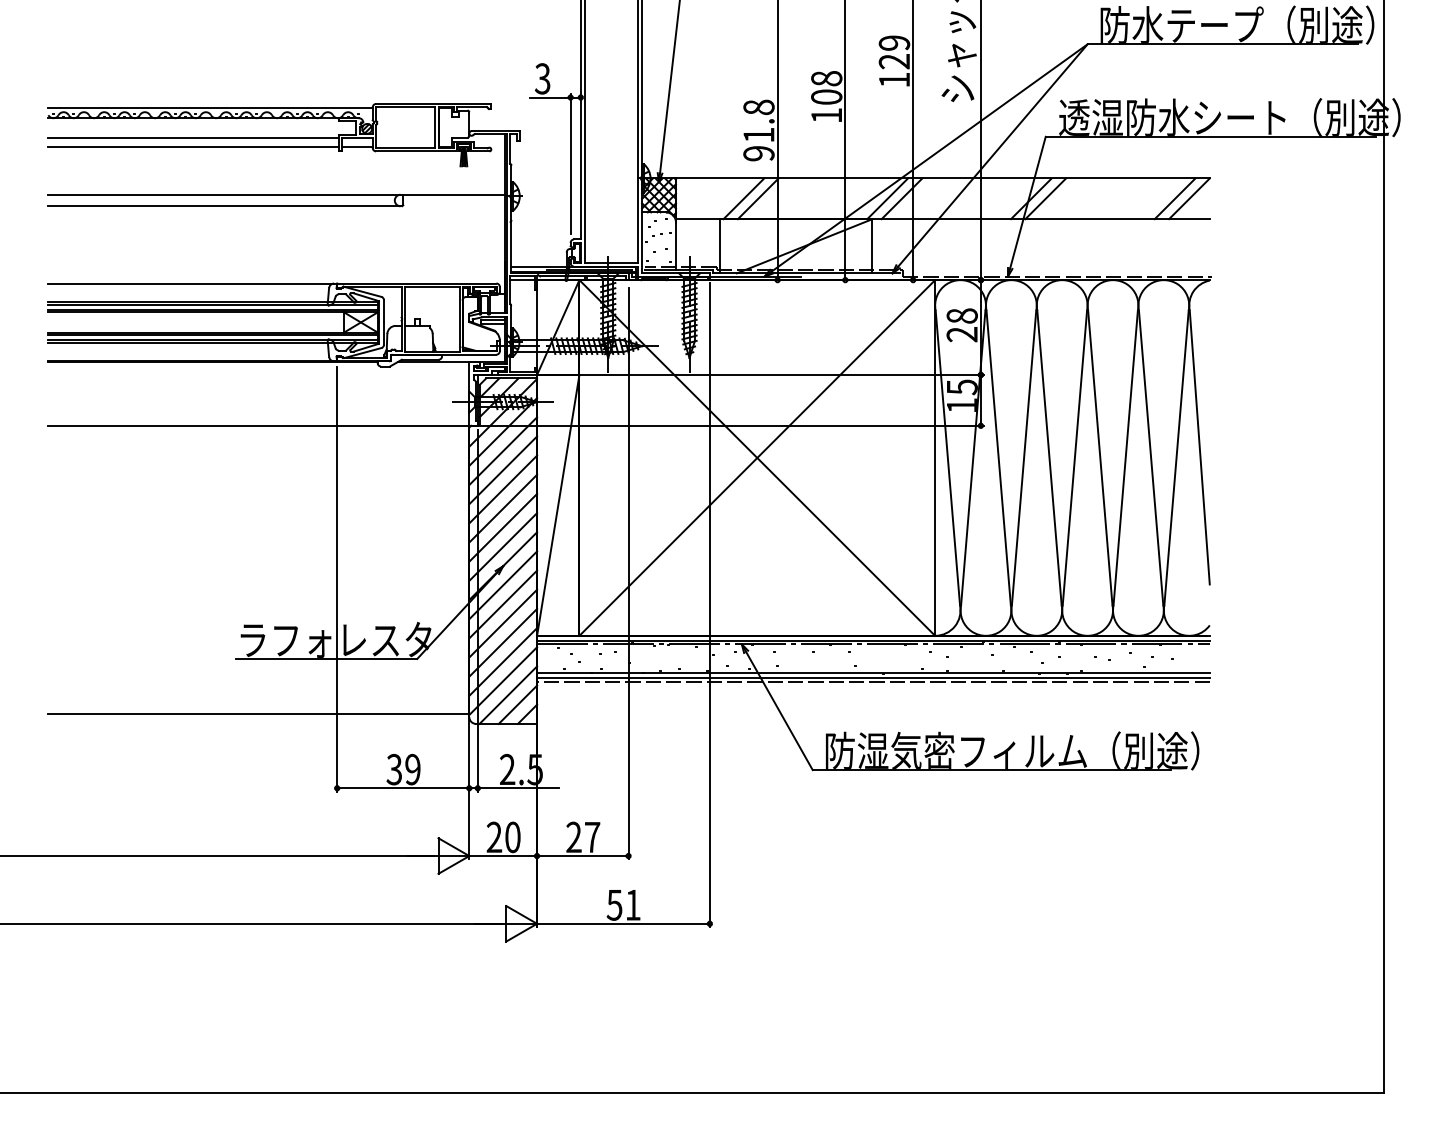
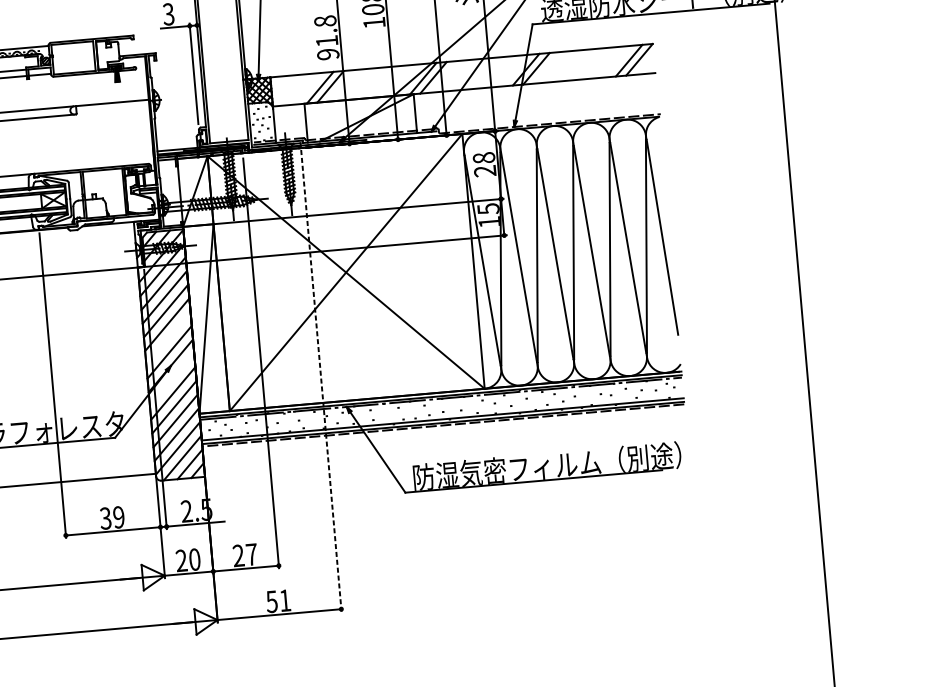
line: (503, 527) -> (168, 338), removed
line: (503, 585) -> (172, 379), removed
line: (709, 605) -> (321, 381), solid -> dashed

